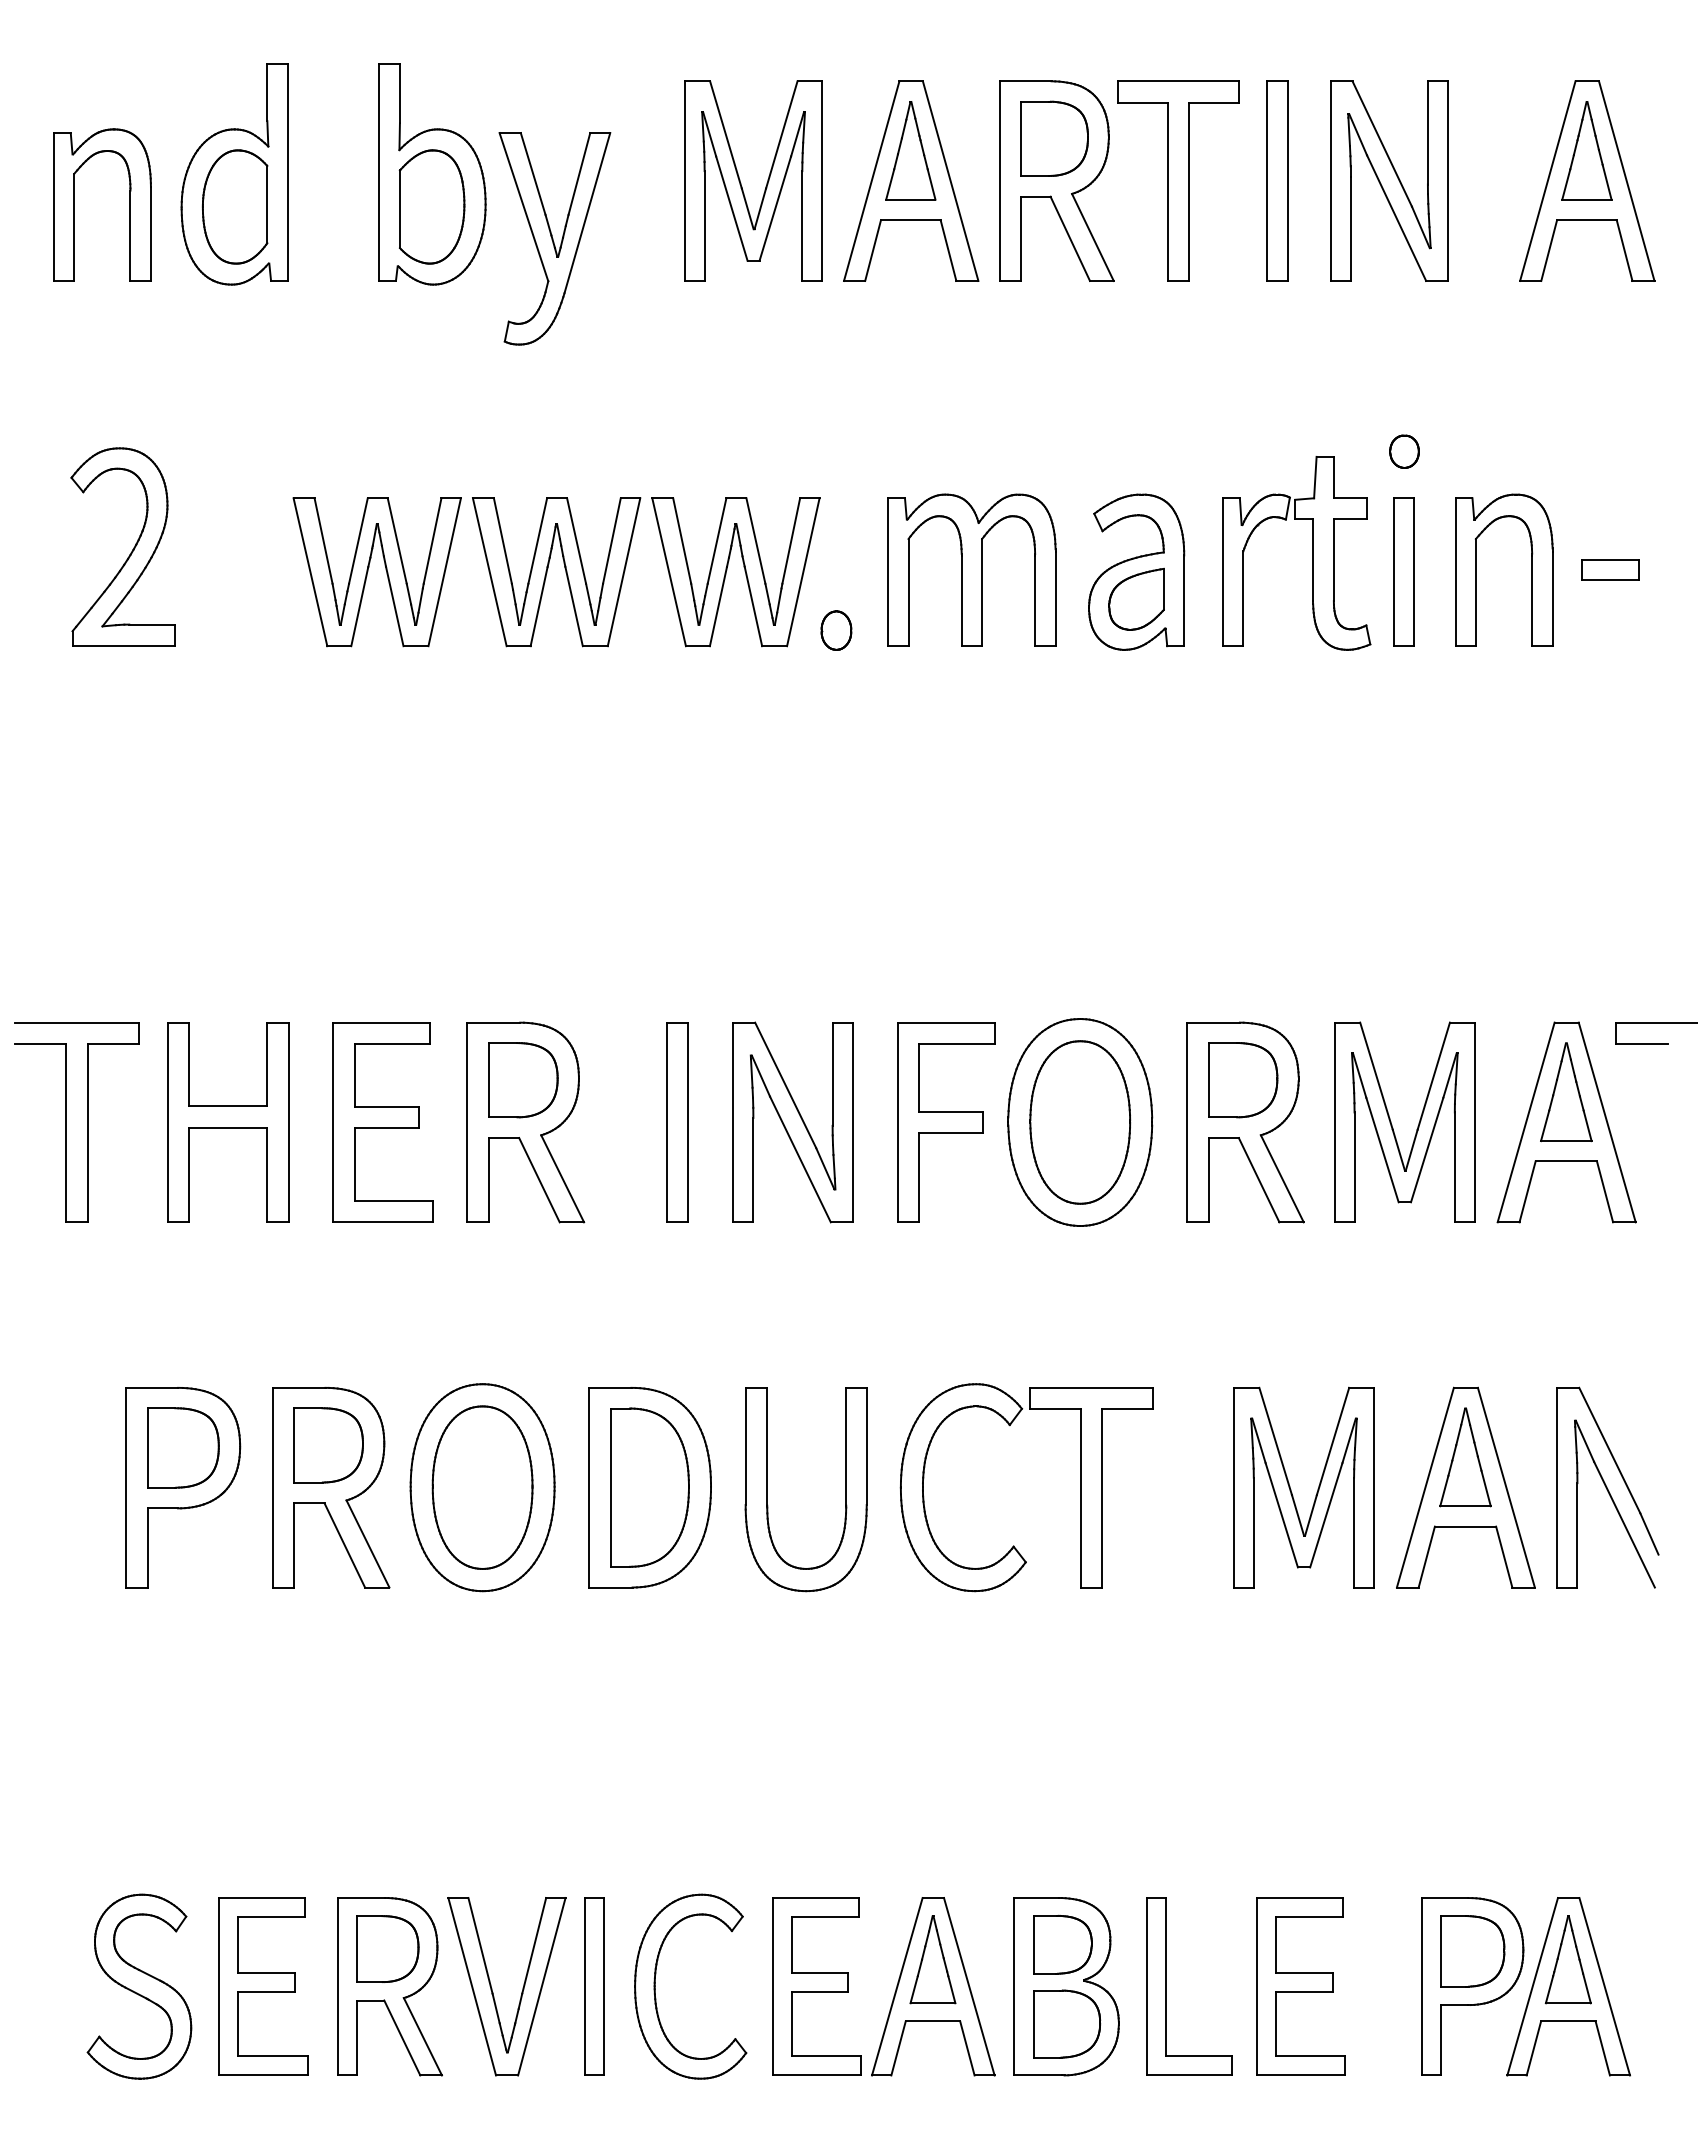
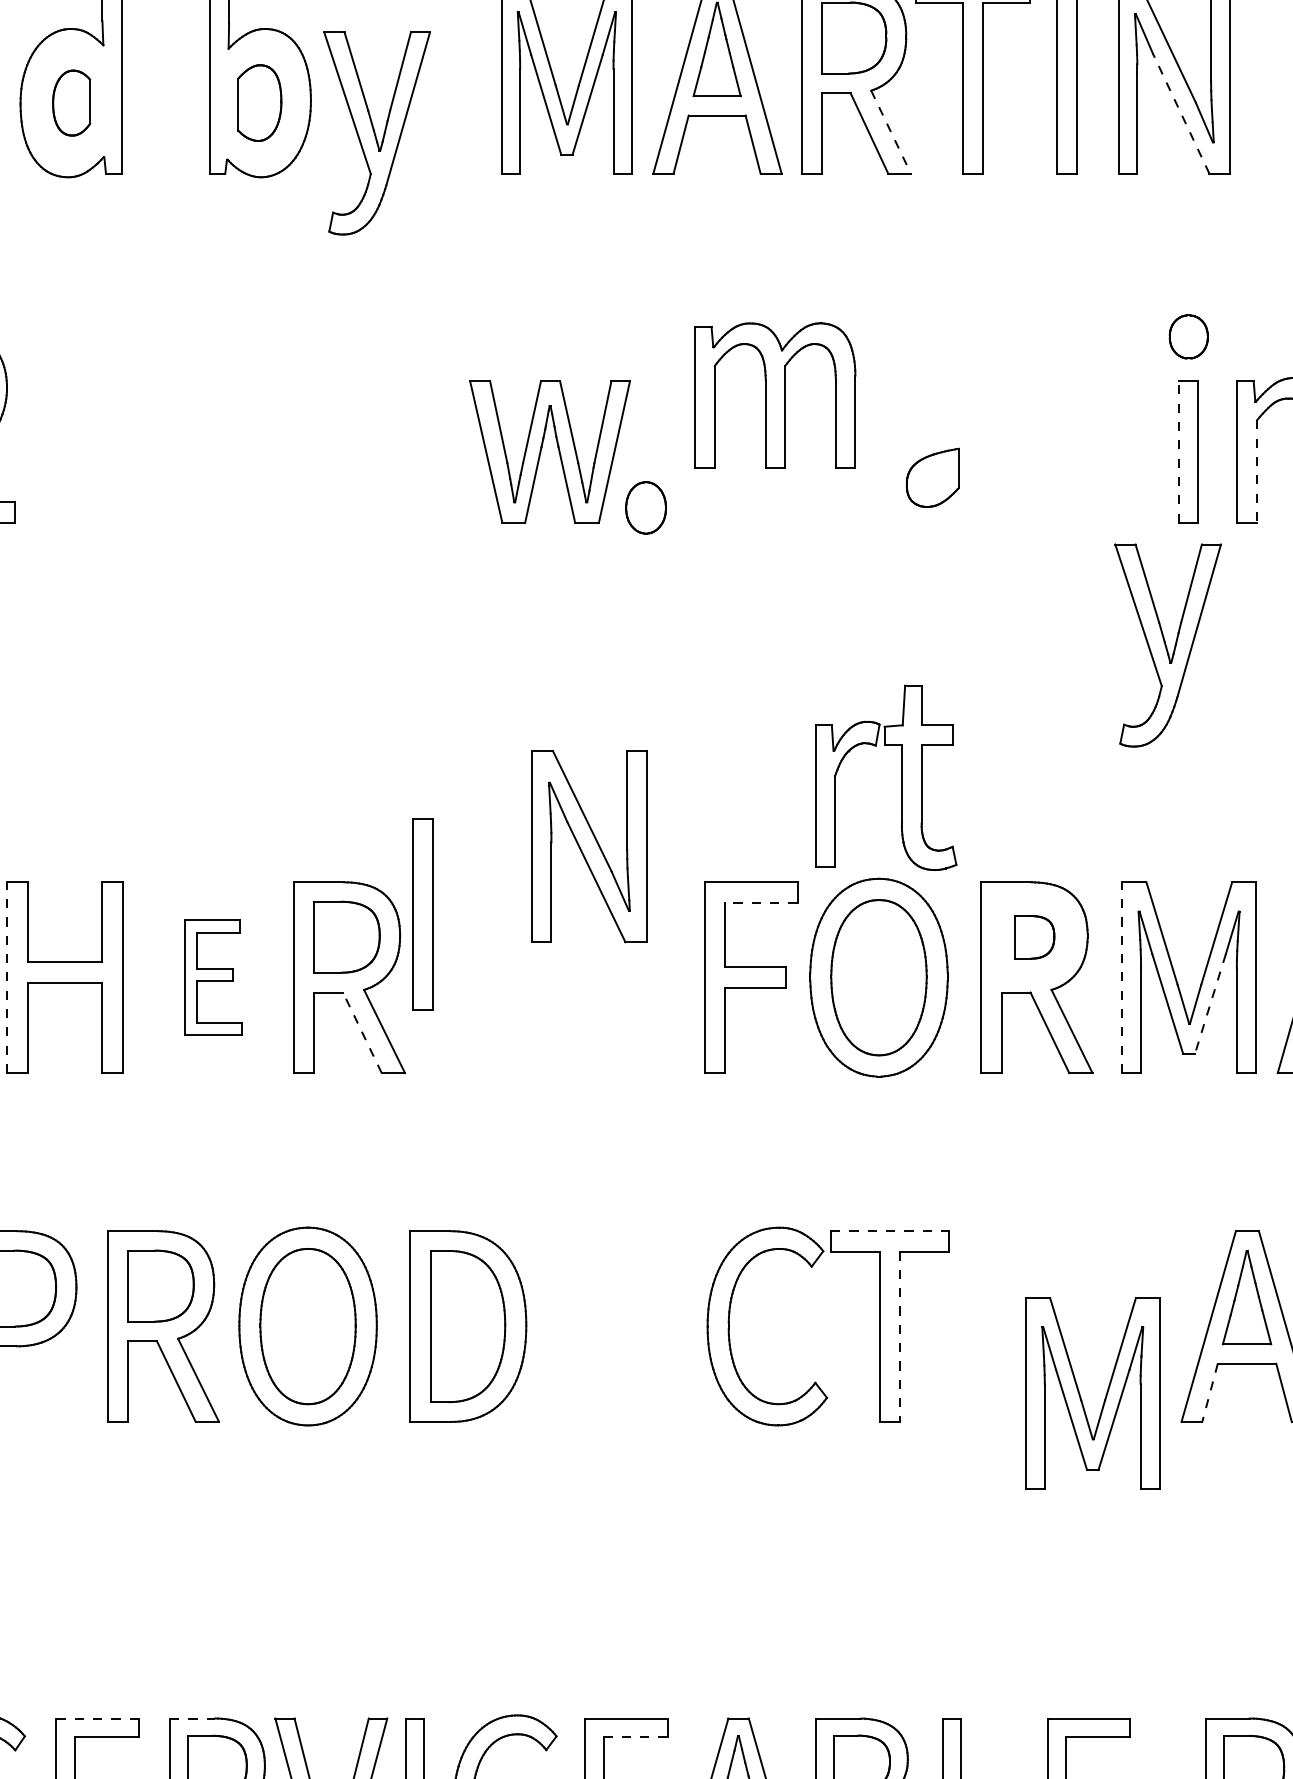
part: (234, 206) -> (71, 102), size x0.6
part: (431, 206) -> (259, 102), size x0.7
line: (1396, 217) -> (1181, 113), solid -> dashed
line: (1093, 237) -> (891, 132), solid -> dashed
part: (1404, 451) -> (1188, 336), size x1.4
part: (1312, 553) -> (901, 778), moved
part: (548, 568) -> (371, 448), removed
part: (971, 569) -> (775, 394), moved
part: (368, 571) -> (199, 451), removed
part: (1136, 571) -> (932, 451), removed
line: (1394, 572) -> (1179, 452), solid -> dashed
line: (1475, 592) -> (1256, 471), solid -> dashed
part: (836, 630) -> (646, 507), size x1.4
part: (1382, 774) -> (1167, 645), added
line: (957, 1044) -> (761, 903), solid -> dashed
part: (1243, 1080) -> (1034, 937), size x0.6
line: (167, 1122) -> (7, 977), solid -> dashed
part: (382, 1122) -> (212, 977), size x0.6
part: (677, 1122) -> (422, 914), moved
part: (792, 1122) -> (588, 846), moved
line: (1334, 1122) -> (1121, 977), solid -> dashed
line: (1427, 1150) -> (1210, 1004), solid -> dashed
line: (539, 1180) -> (362, 1033), solid -> dashed
line: (1091, 1387) -> (889, 1230), solid -> dashed
part: (767, 1489) -> (580, 1328), removed
part: (1292, 1492) -> (1081, 1398), moved
line: (1102, 1498) -> (900, 1336), solid -> dashed
line: (1426, 1557) -> (1209, 1393), solid -> dashed
line: (262, 1897) -> (97, 1718), solid -> dashed
line: (362, 1897) -> (193, 1718), solid -> dashed
line: (825, 1916) -> (635, 1736), solid -> dashed

